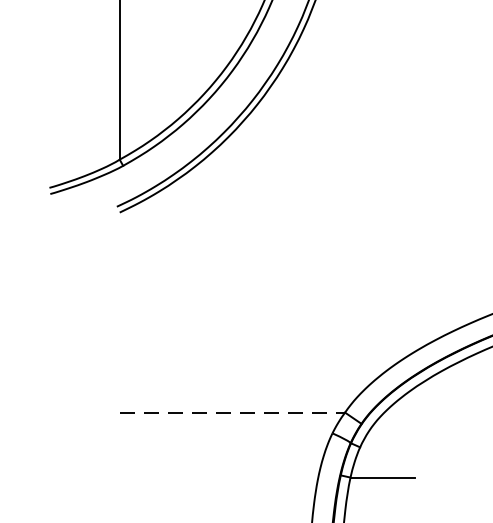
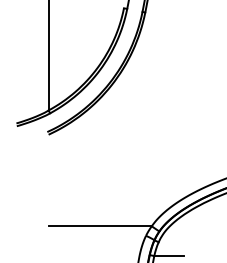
line: (233, 412) -> (100, 226), dashed -> solid

